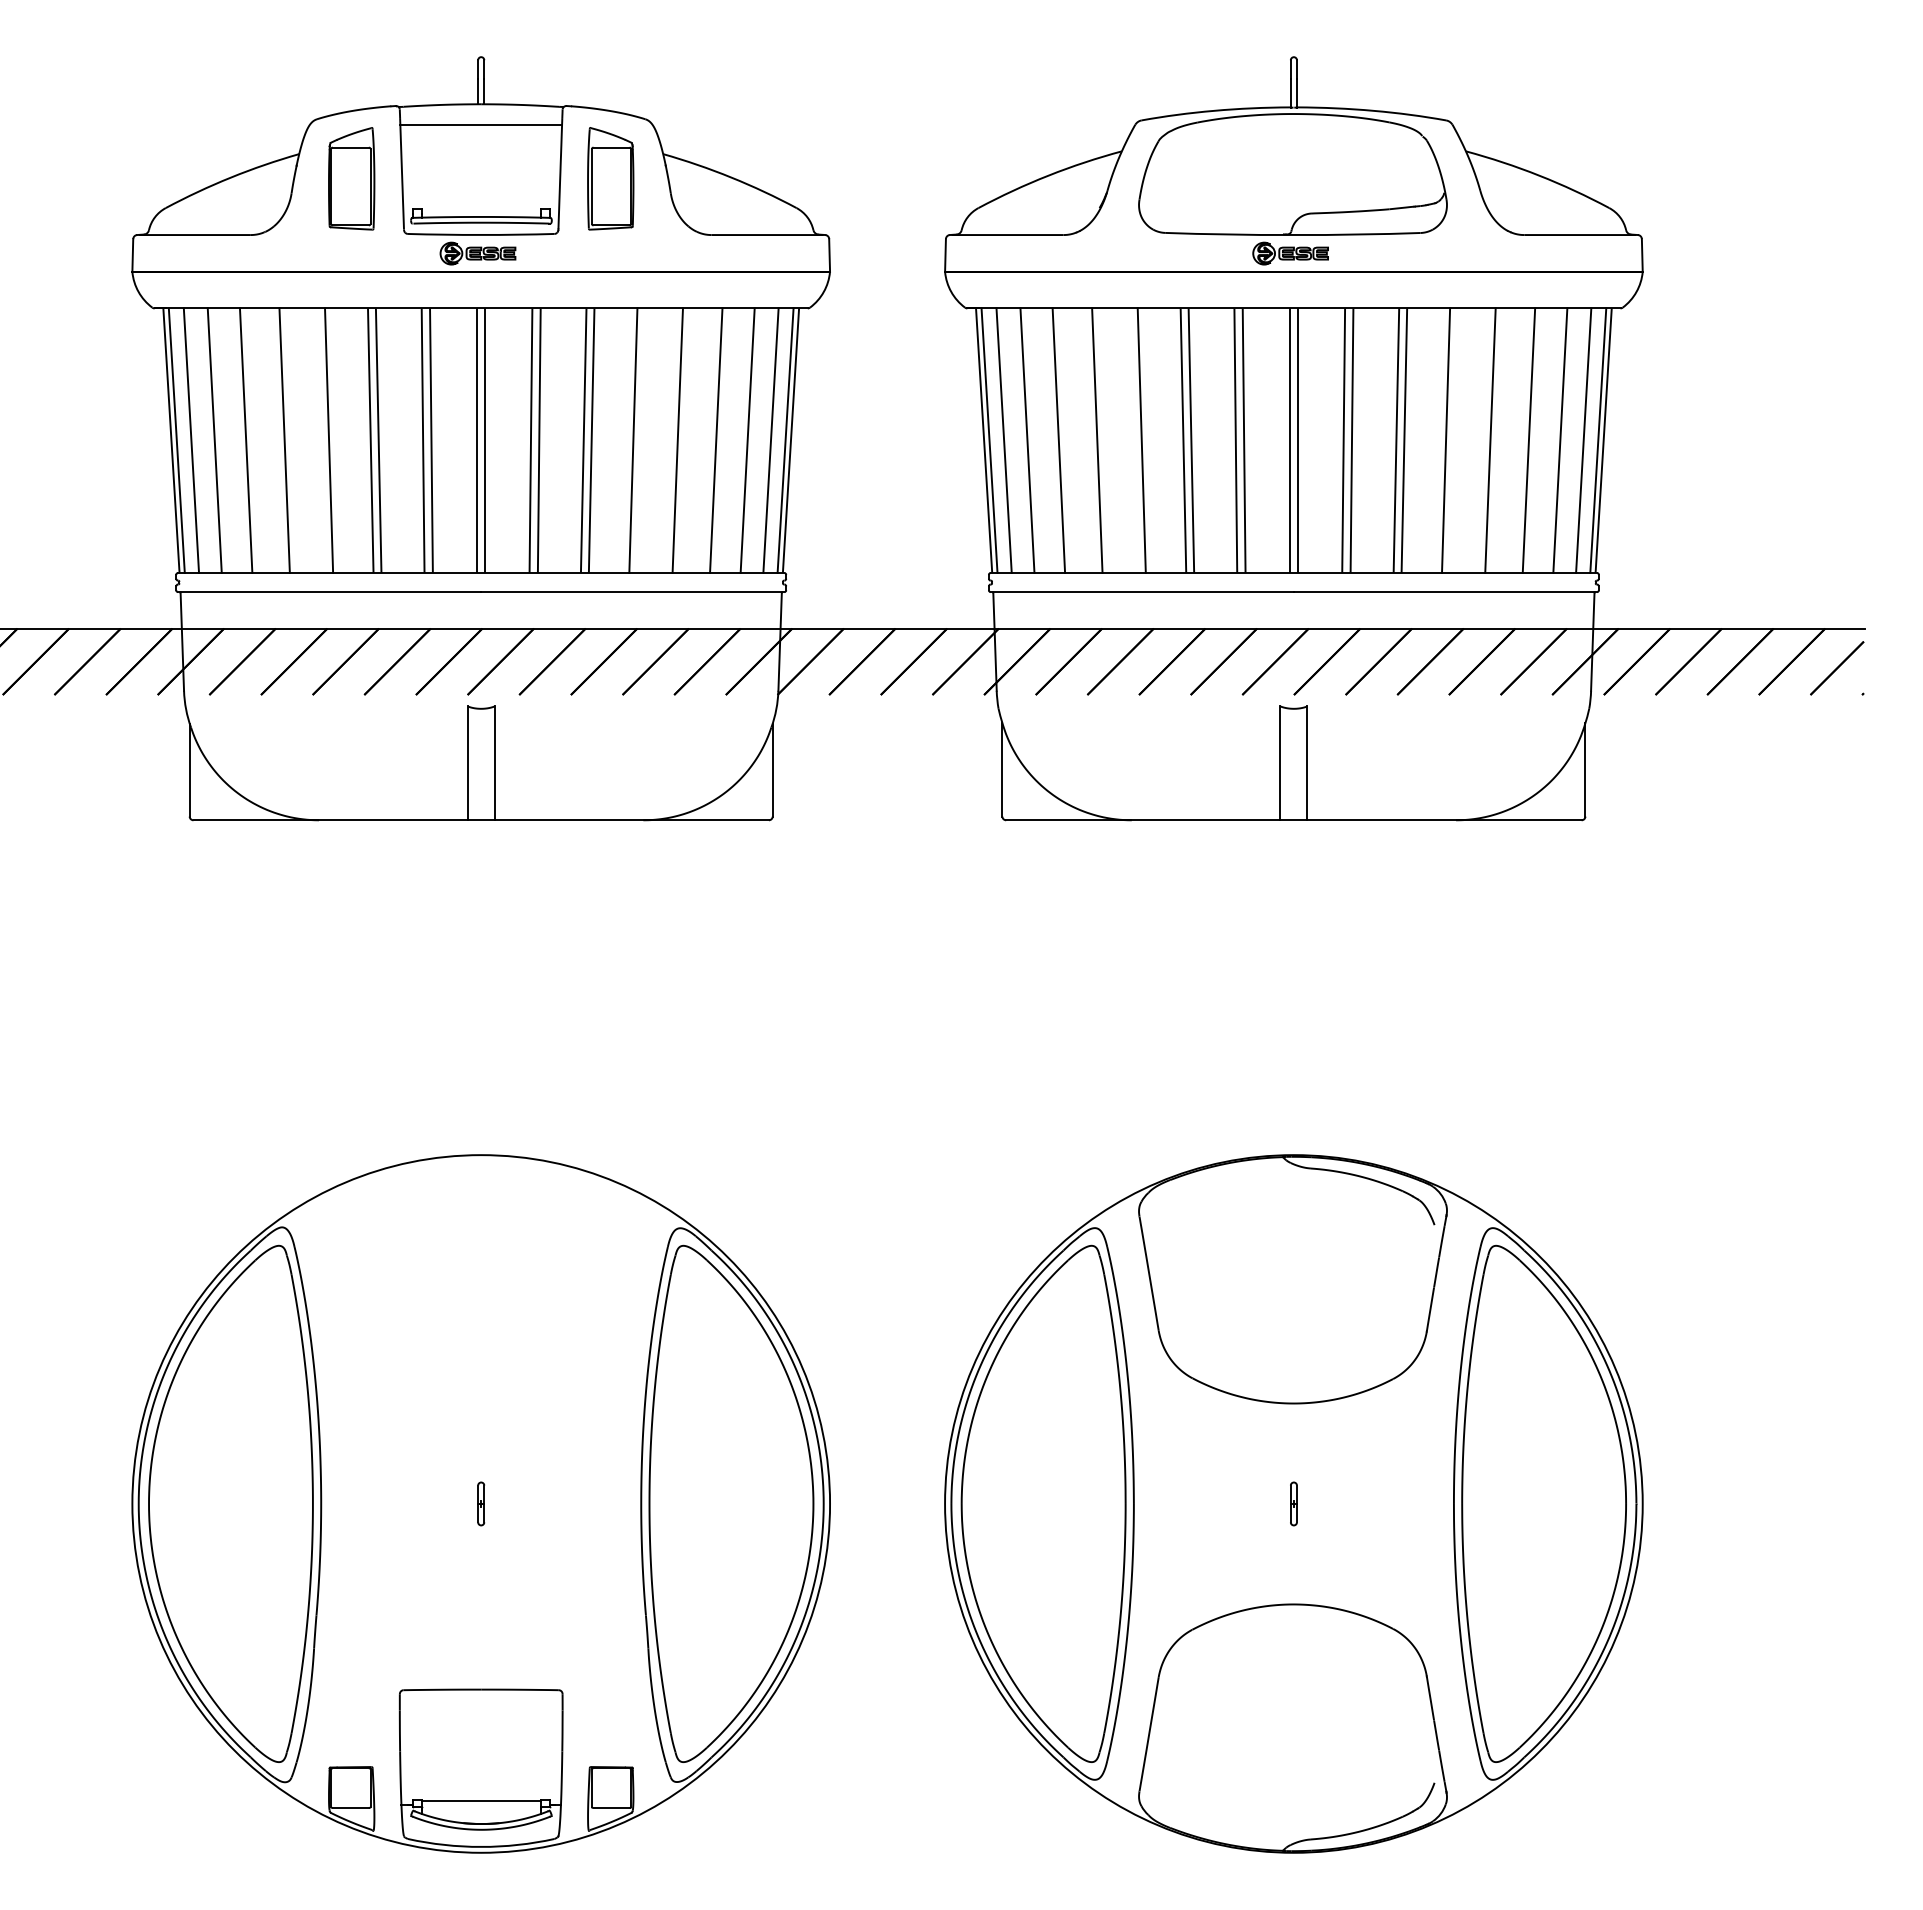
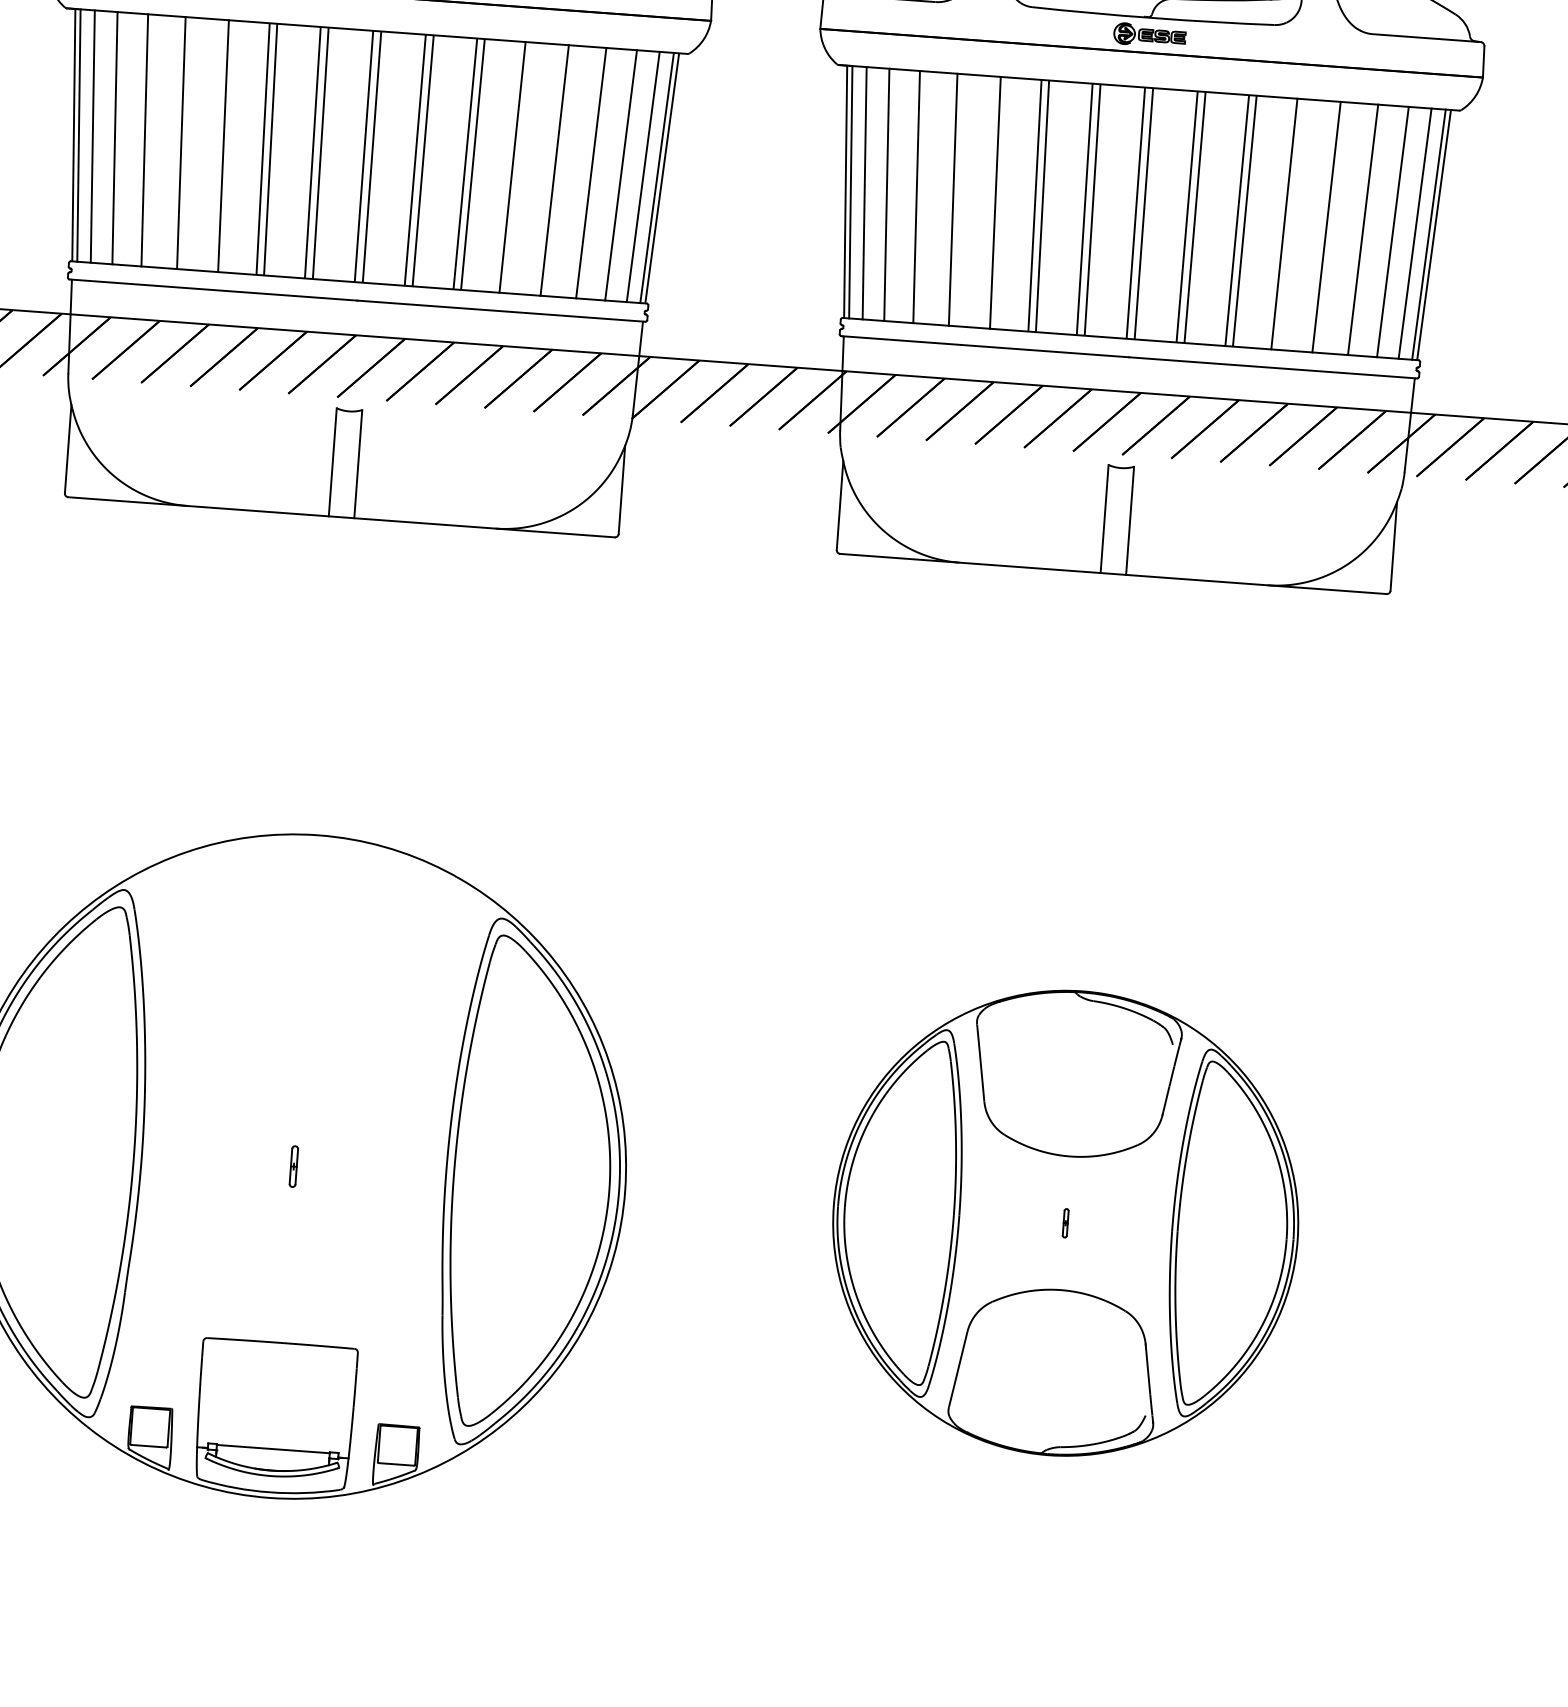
part: (1293, 1503) -> (1065, 1222), size x0.7

